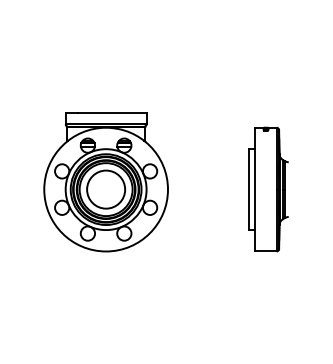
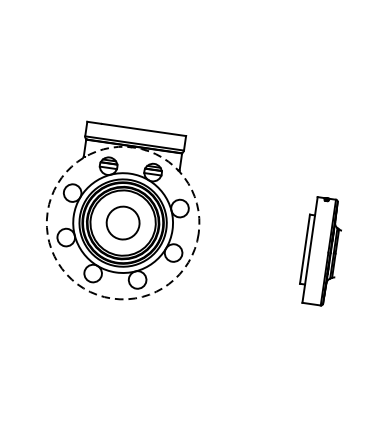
circle: (106, 189) -> (123, 223), size x0.7
circle: (106, 189) -> (123, 223), solid -> dashed
part: (268, 189) -> (321, 251), size x0.7

